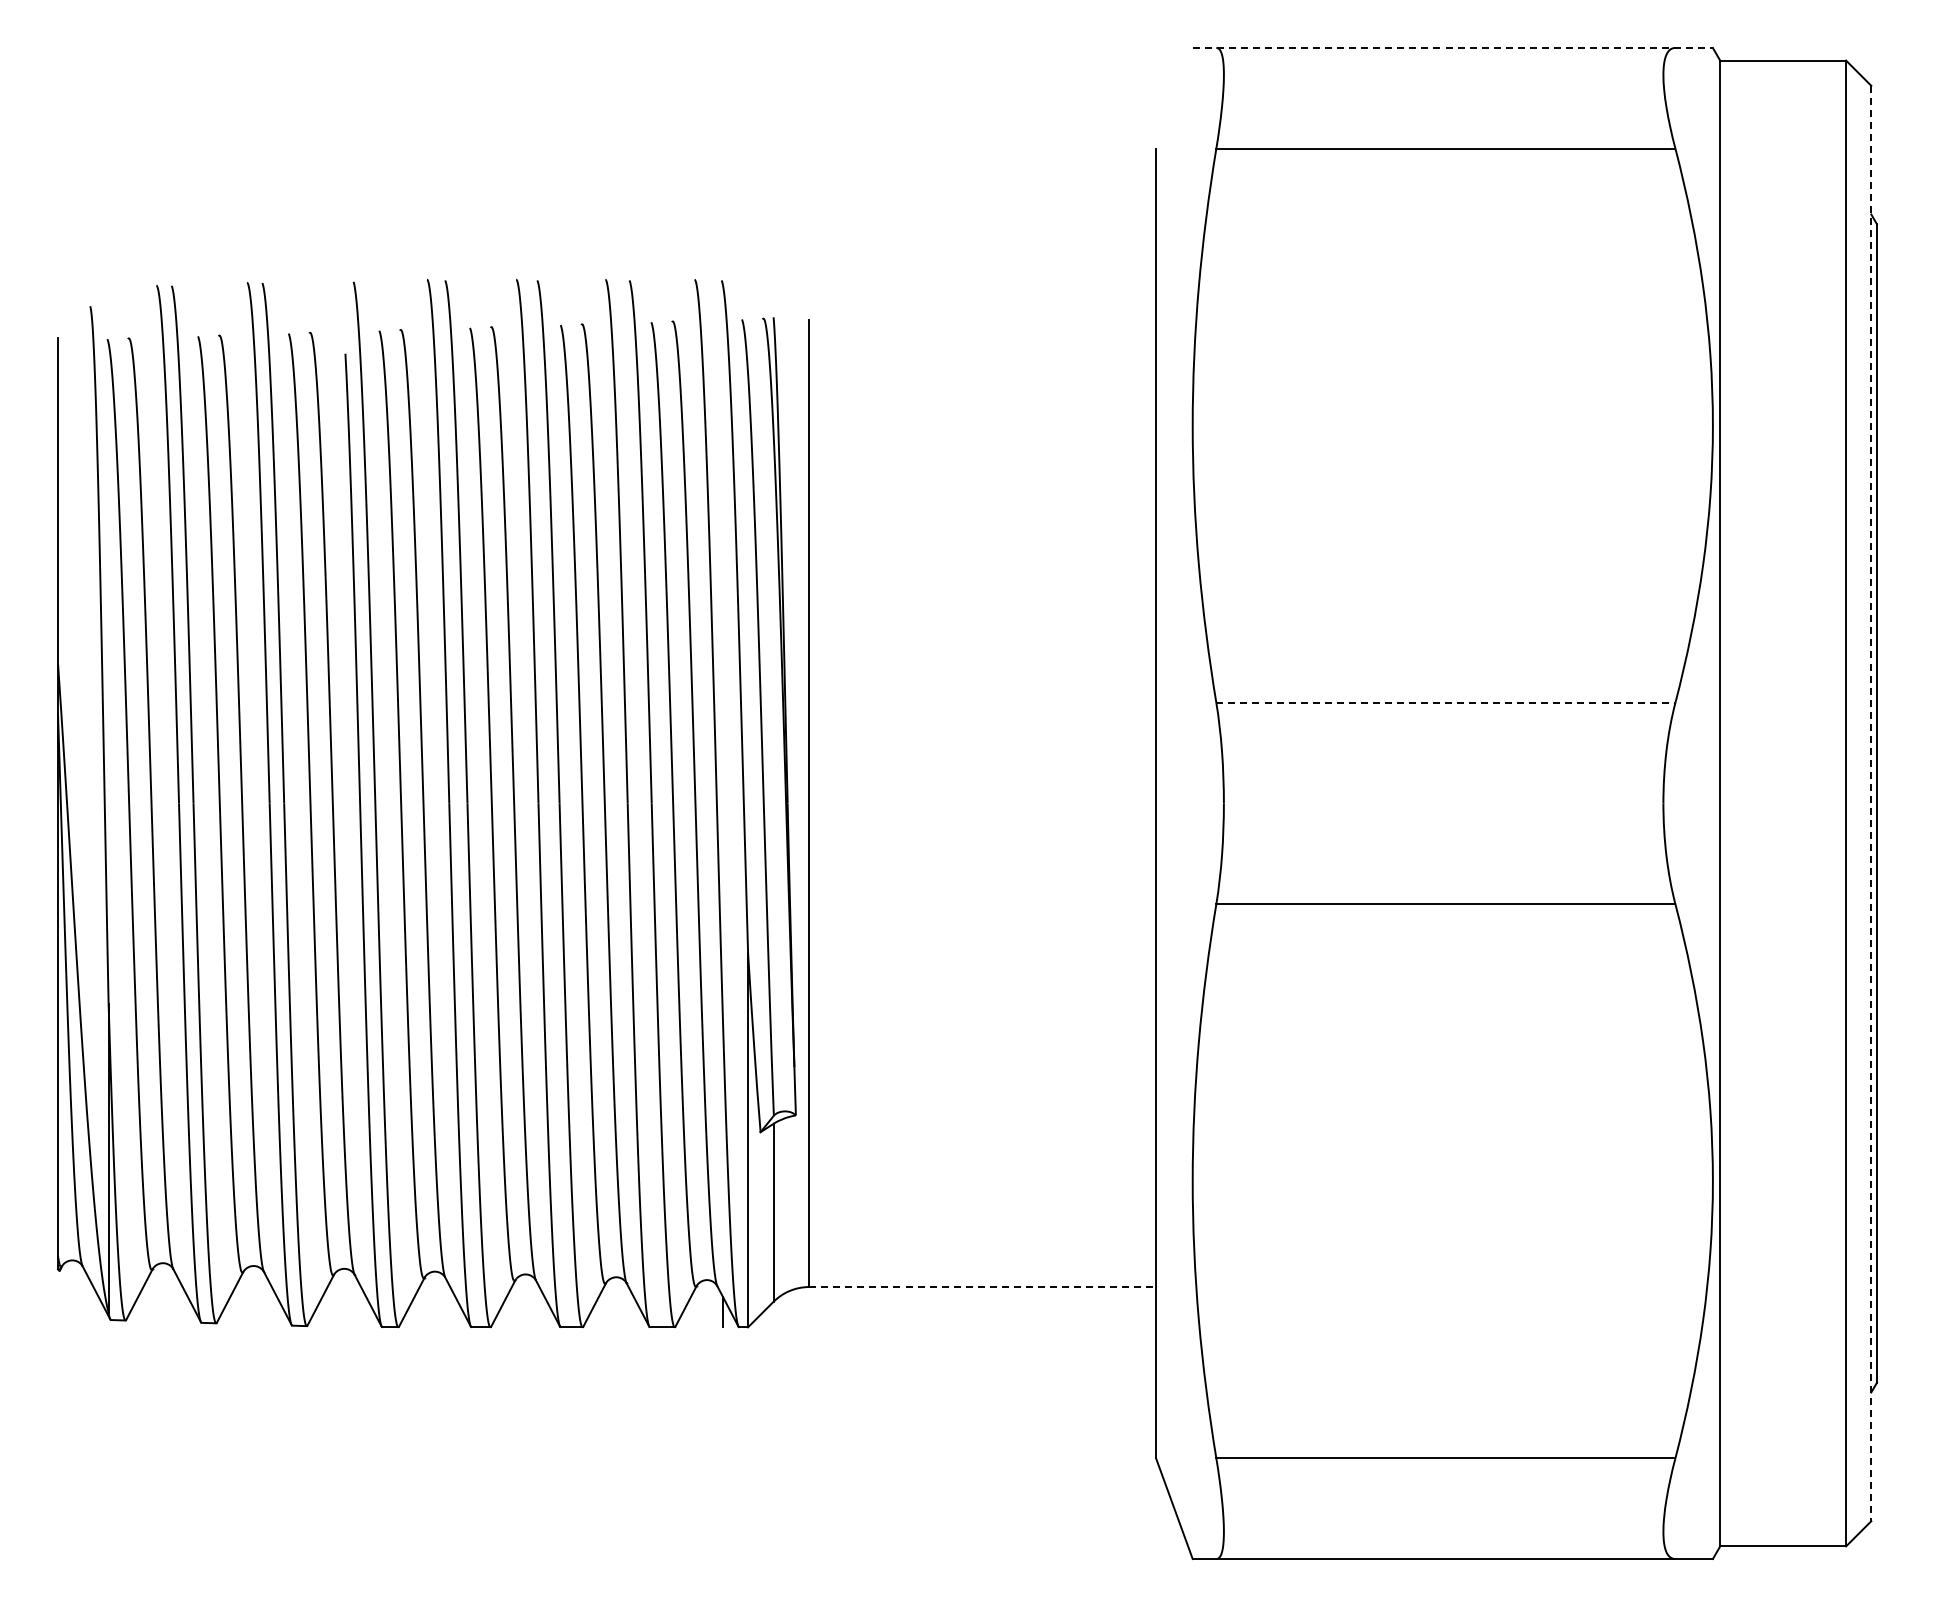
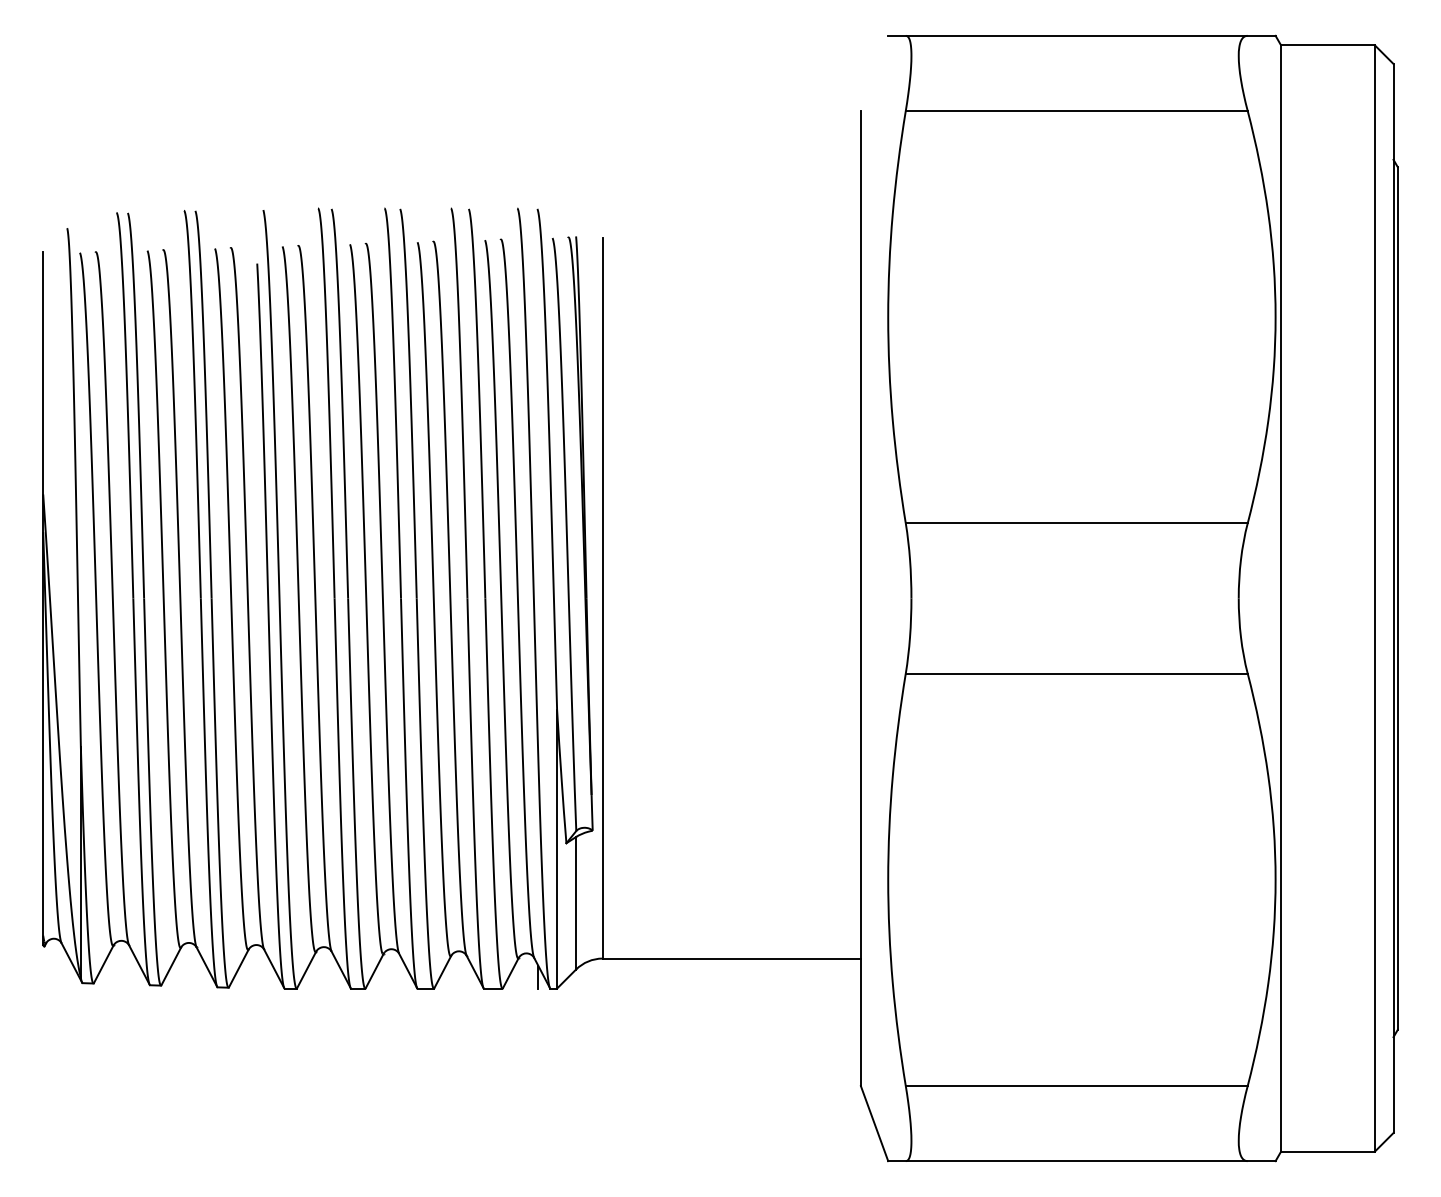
line: (1453, 47) -> (1082, 35), dashed -> solid
line: (1445, 702) -> (1076, 523), dashed -> solid
line: (1871, 803) -> (1393, 598), dashed -> solid
line: (983, 1287) -> (732, 958), dashed -> solid

